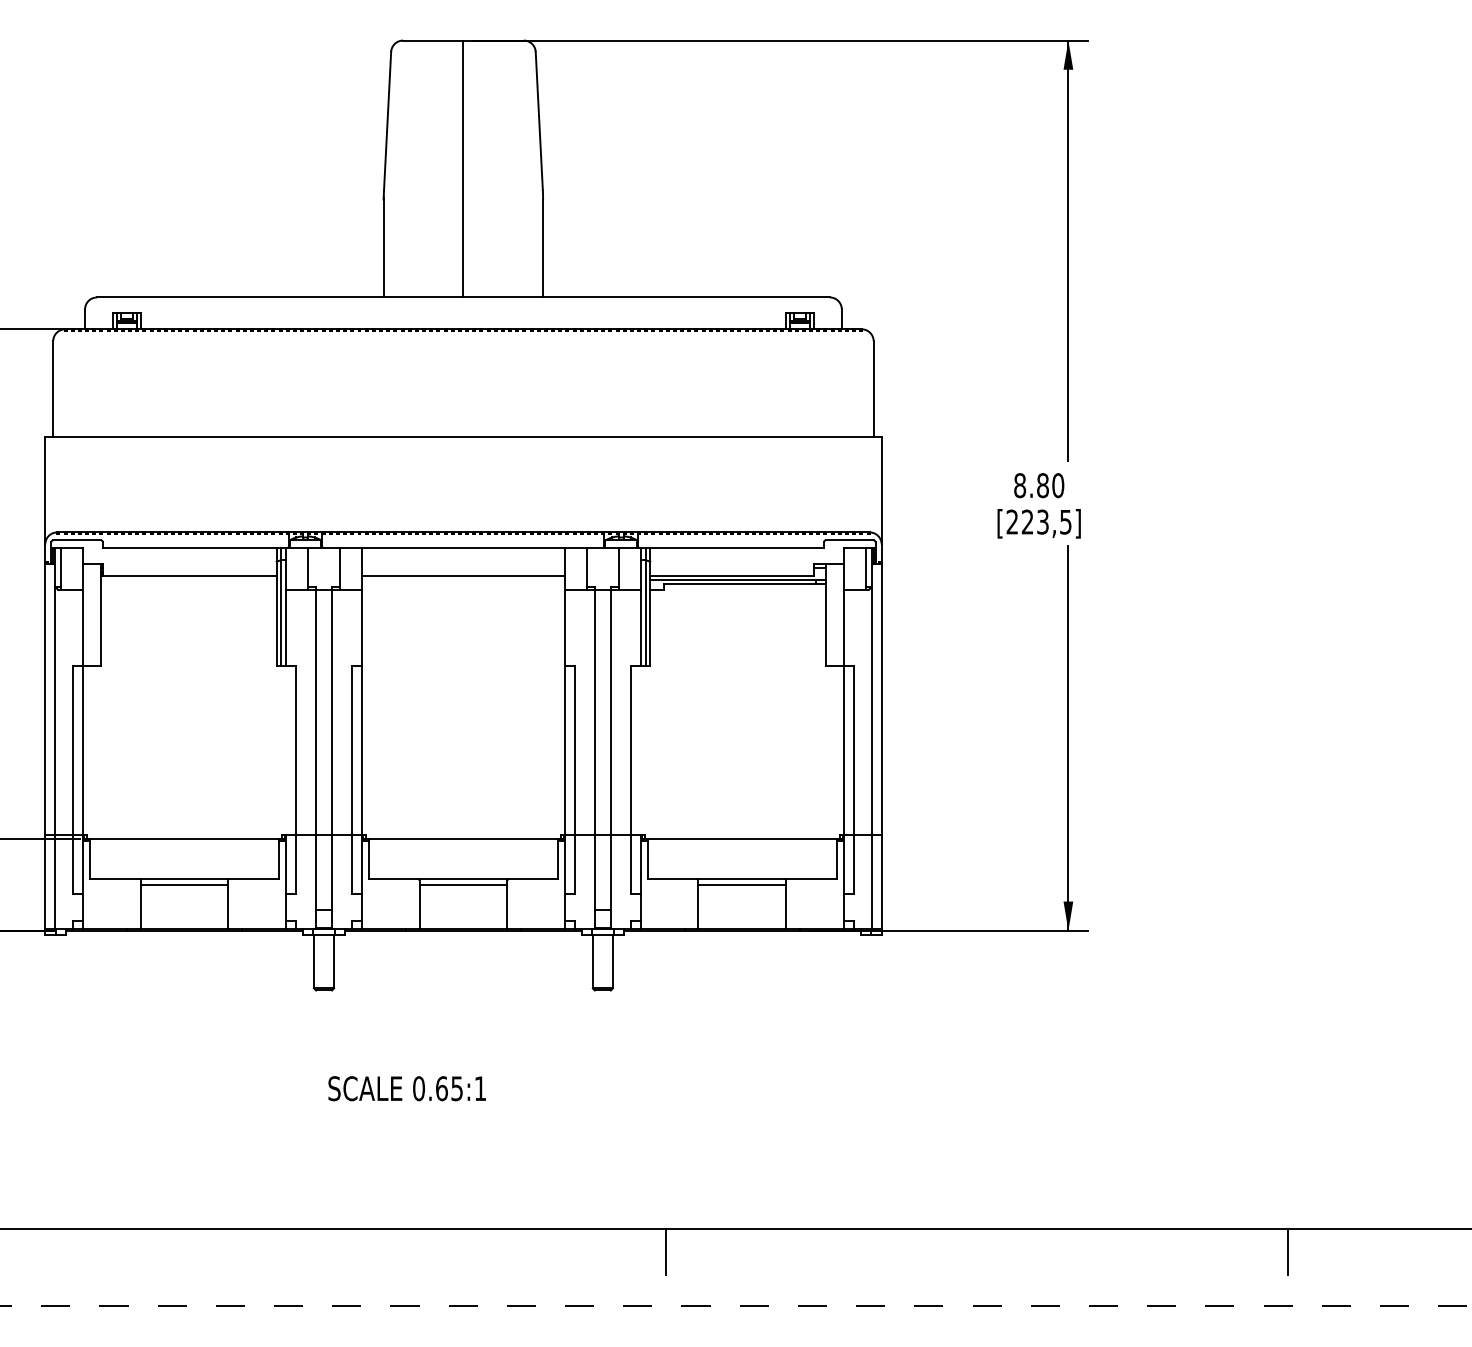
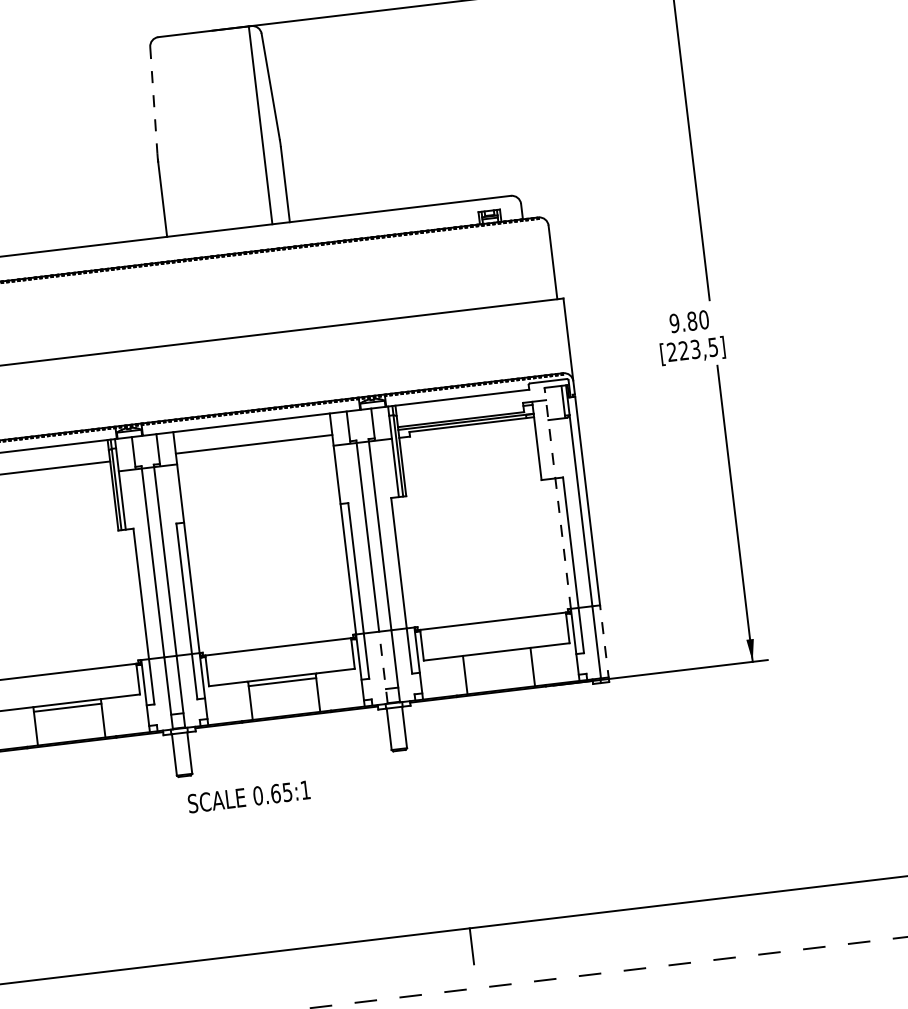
line: (387, 121) -> (153, 100), solid -> dashed
line: (463, 168) -> (260, 124), moved
text: (1020, 485) -> (674, 323), 8.80 -> 9.80
line: (843, 691) -> (557, 498), solid -> dashed
line: (594, 881) -> (383, 667), solid -> dashed
line: (742, 884) -> (497, 656), removed
line: (881, 884) -> (604, 643), solid -> dashed
text: (406, 1088) -> (248, 796), moved

